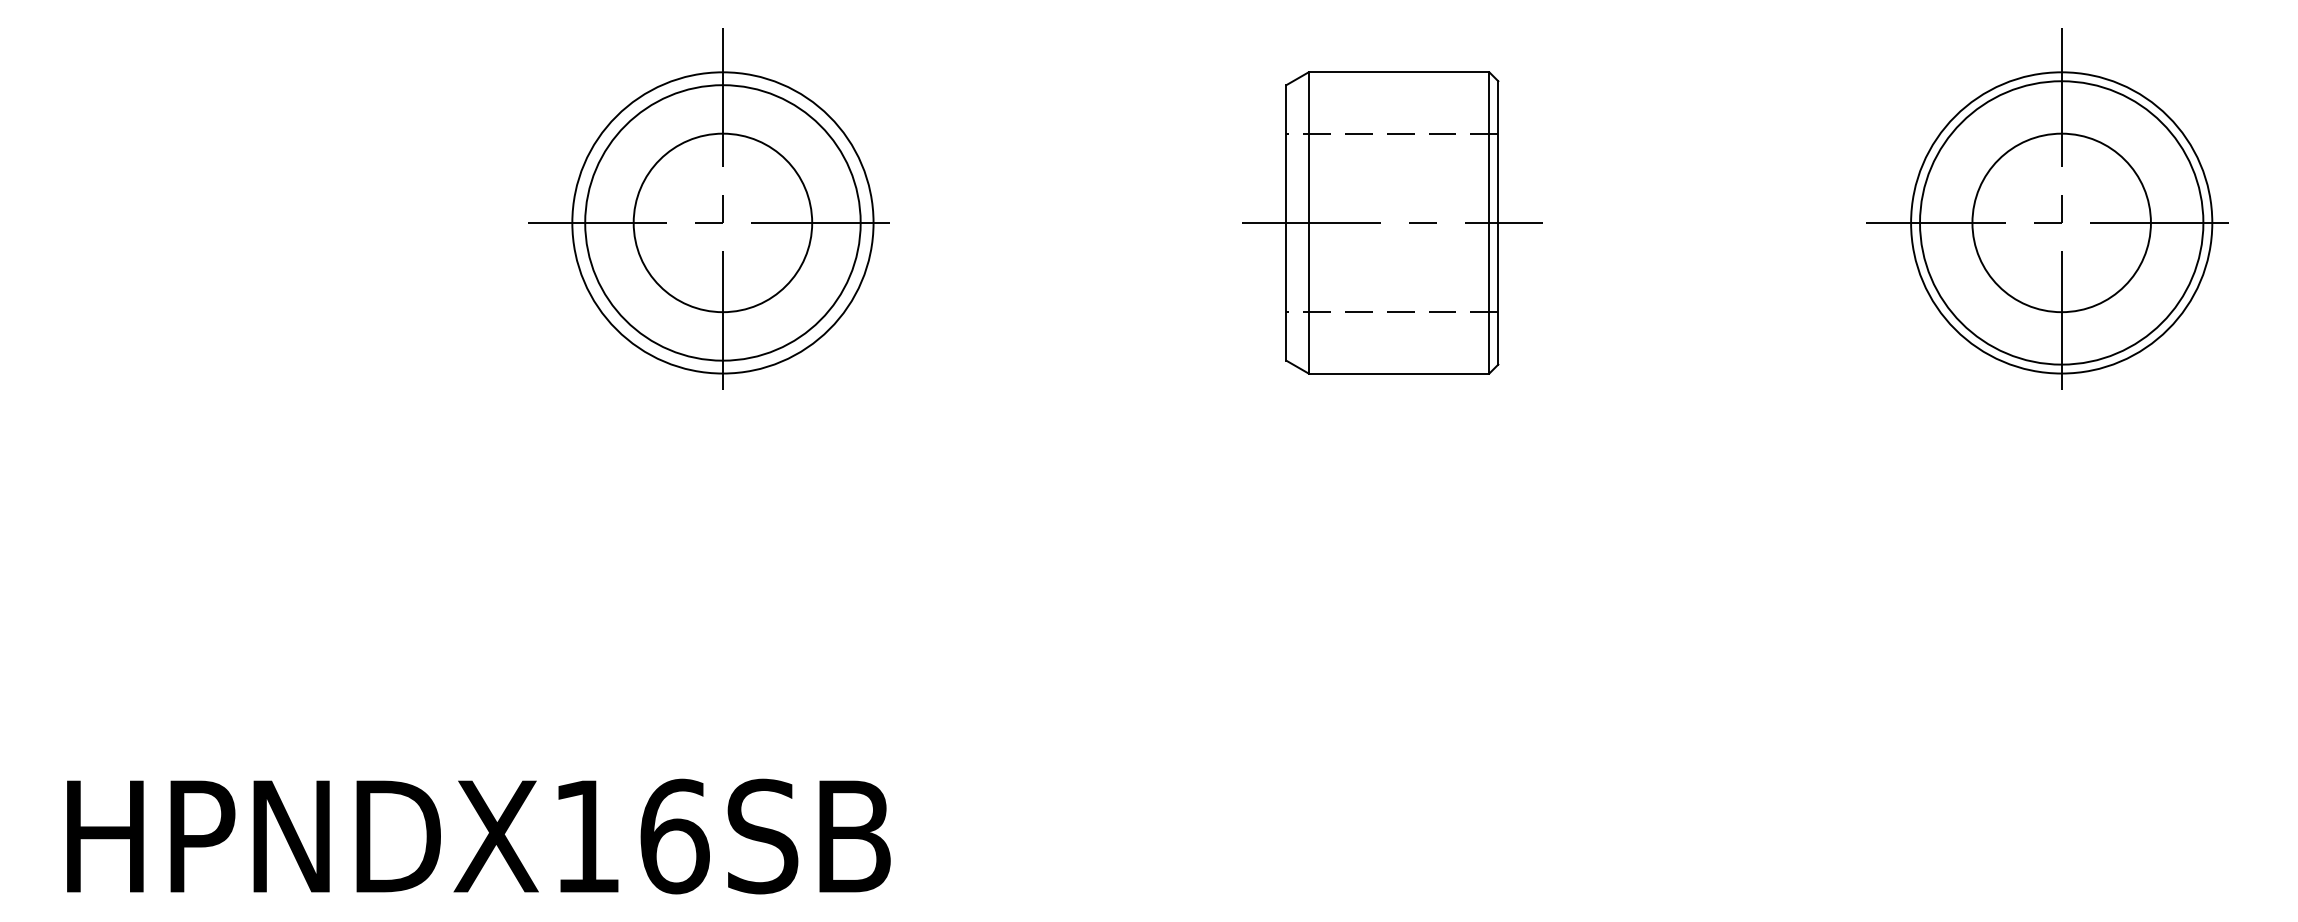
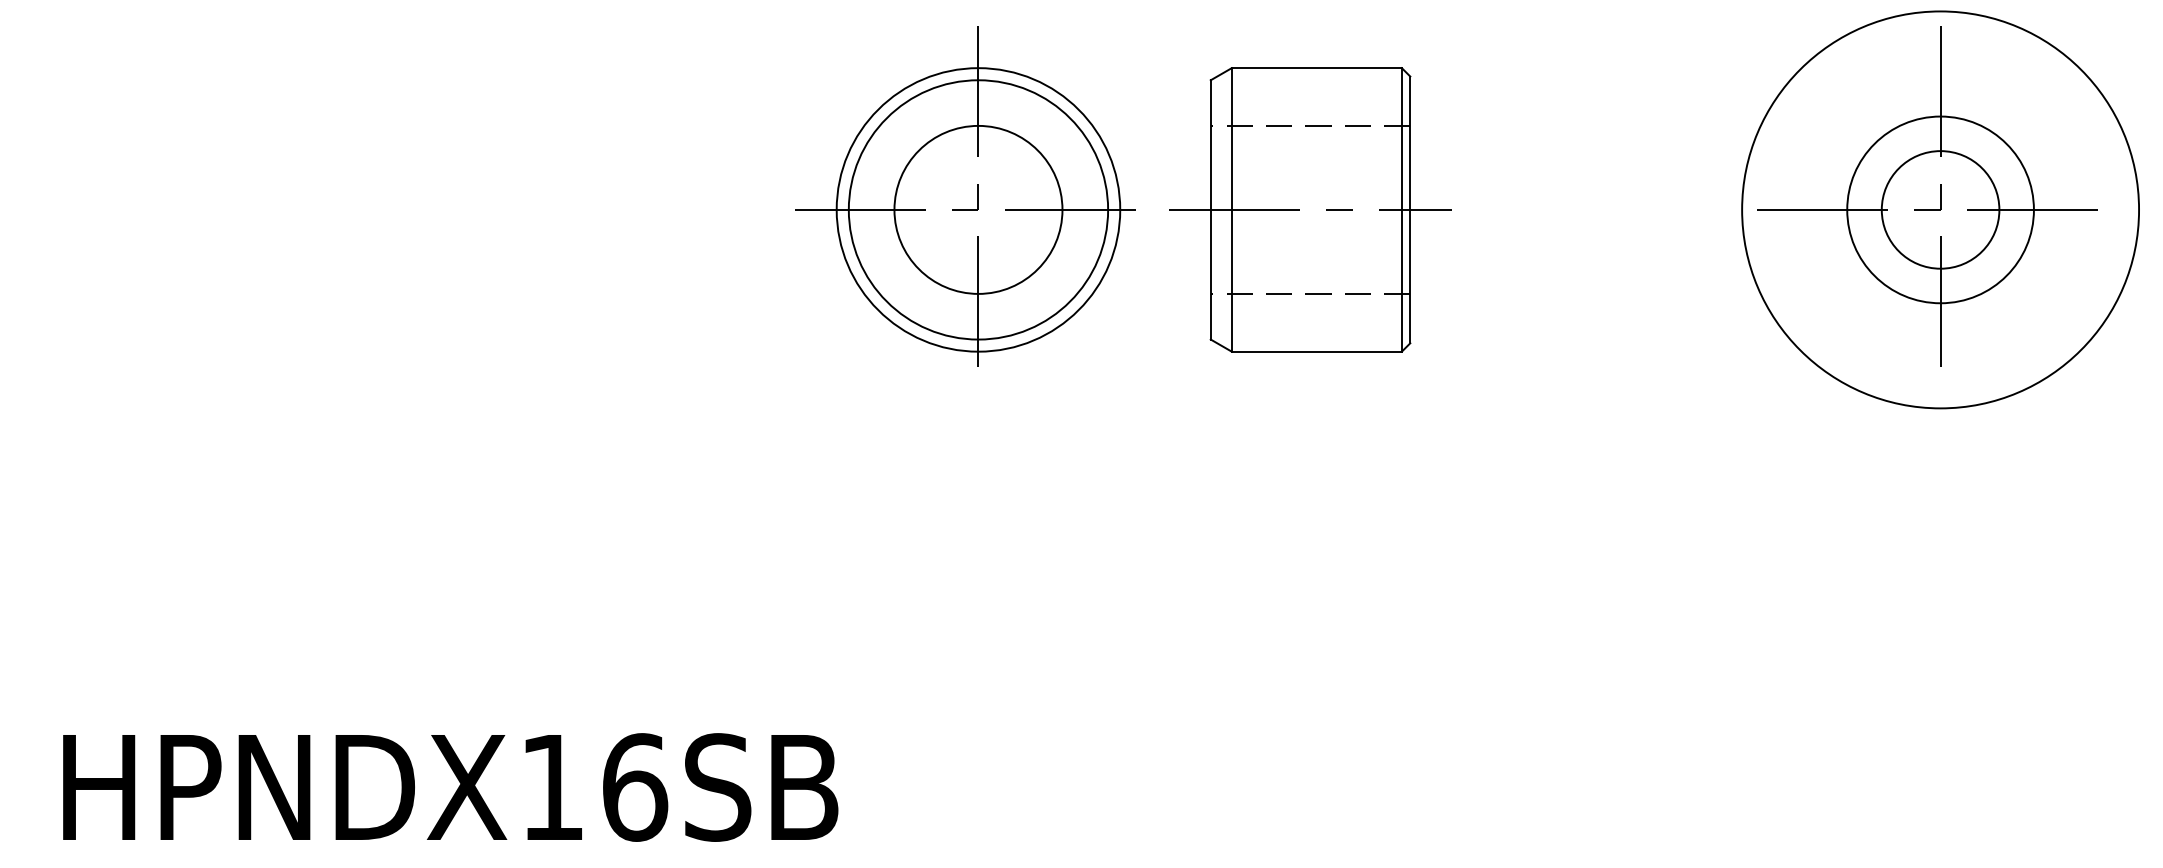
part: (709, 208) -> (965, 196), moved
circle: (2061, 222) -> (1940, 209), size x0.7
circle: (2061, 222) -> (1940, 209), size x0.7
circle: (2061, 222) -> (1940, 209), size x1.4

